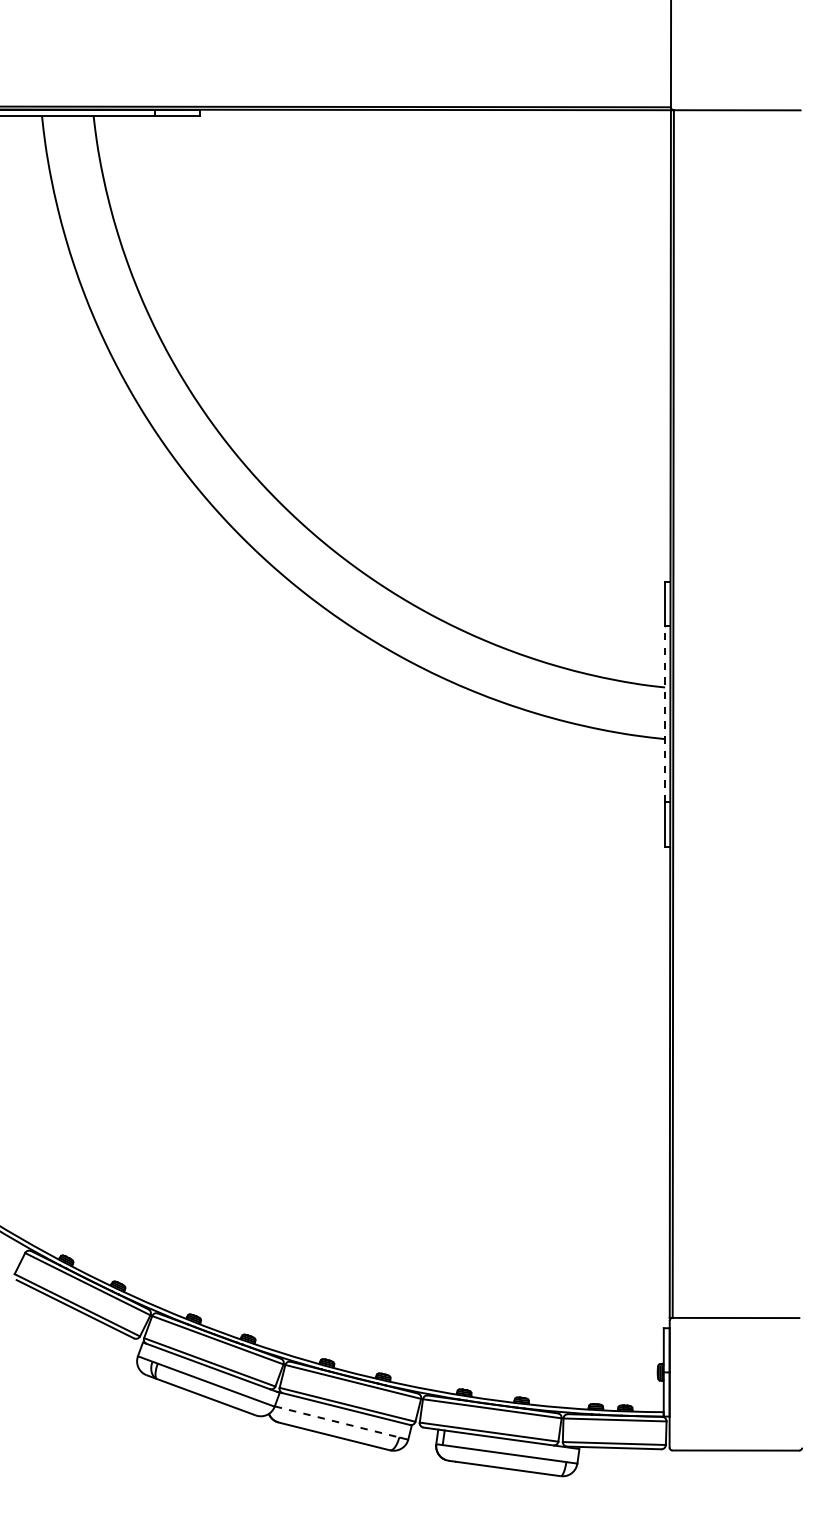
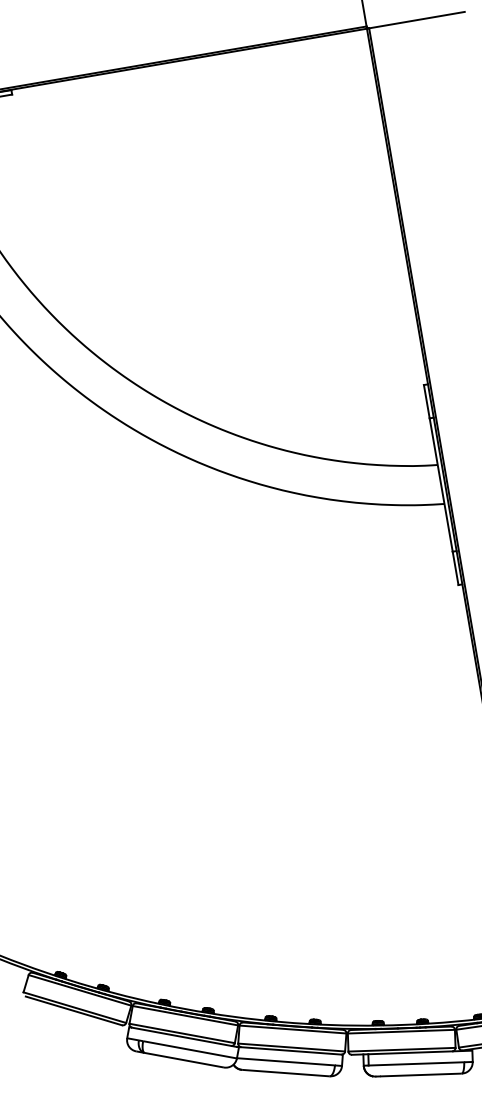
line: (665, 713) -> (441, 484), dashed -> solid
line: (337, 1422) -> (286, 1062), dashed -> solid

